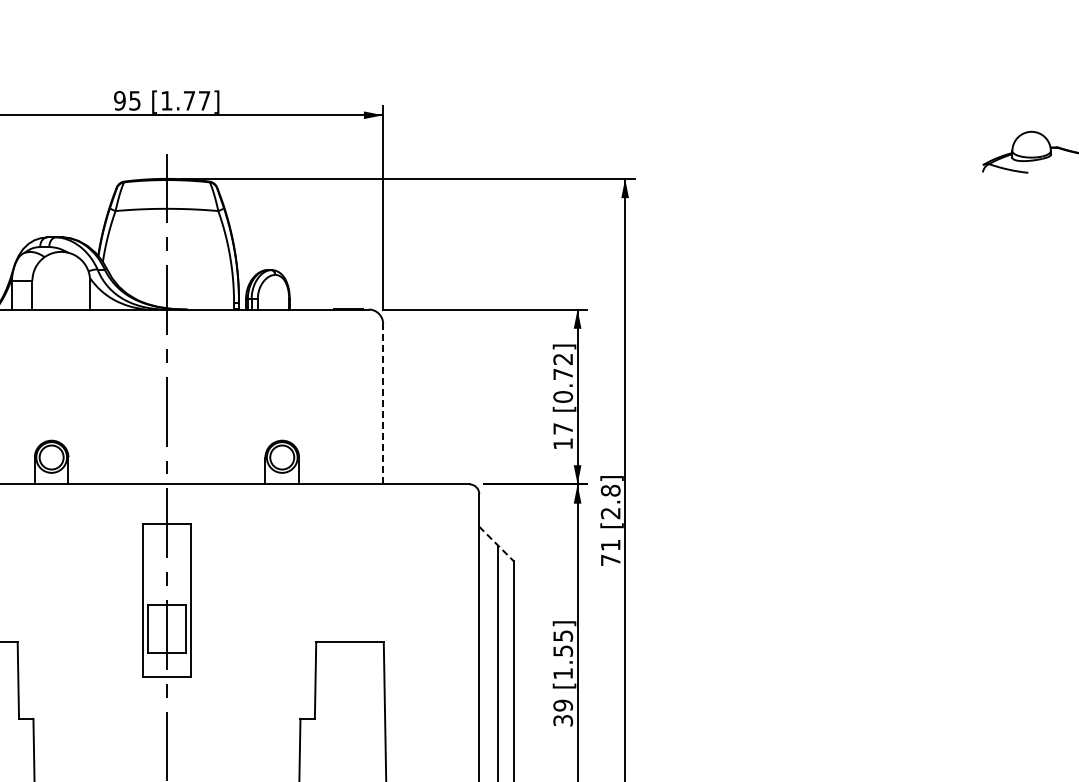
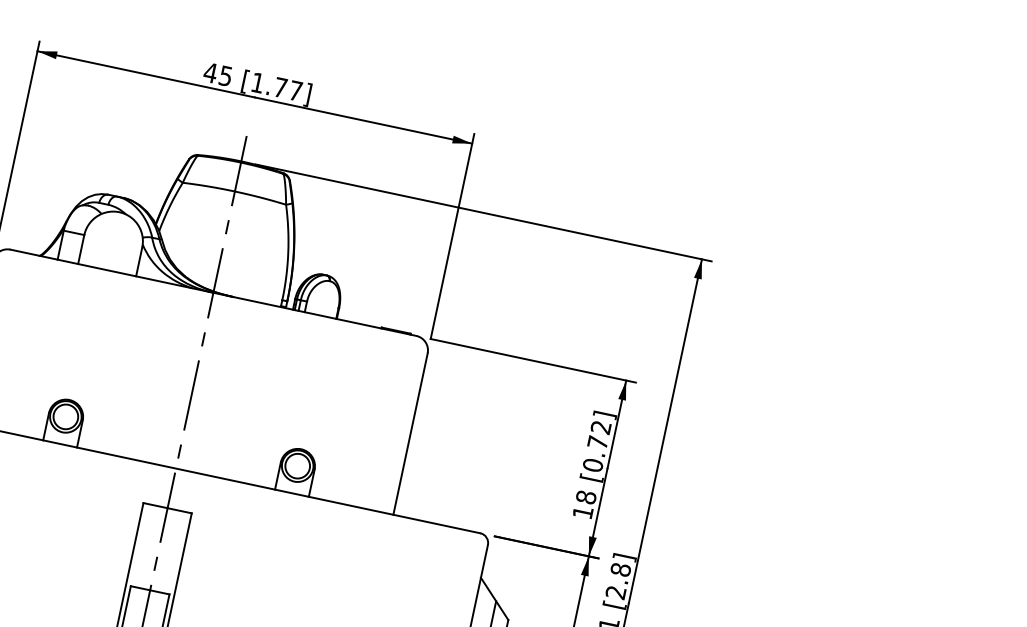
text: (119, 100) -> (210, 72), 95 -> 45
line: (383, 403) -> (411, 433), dashed -> solid
text: (563, 428) -> (586, 497), 17 -> 18
line: (496, 544) -> (494, 599), dashed -> solid

